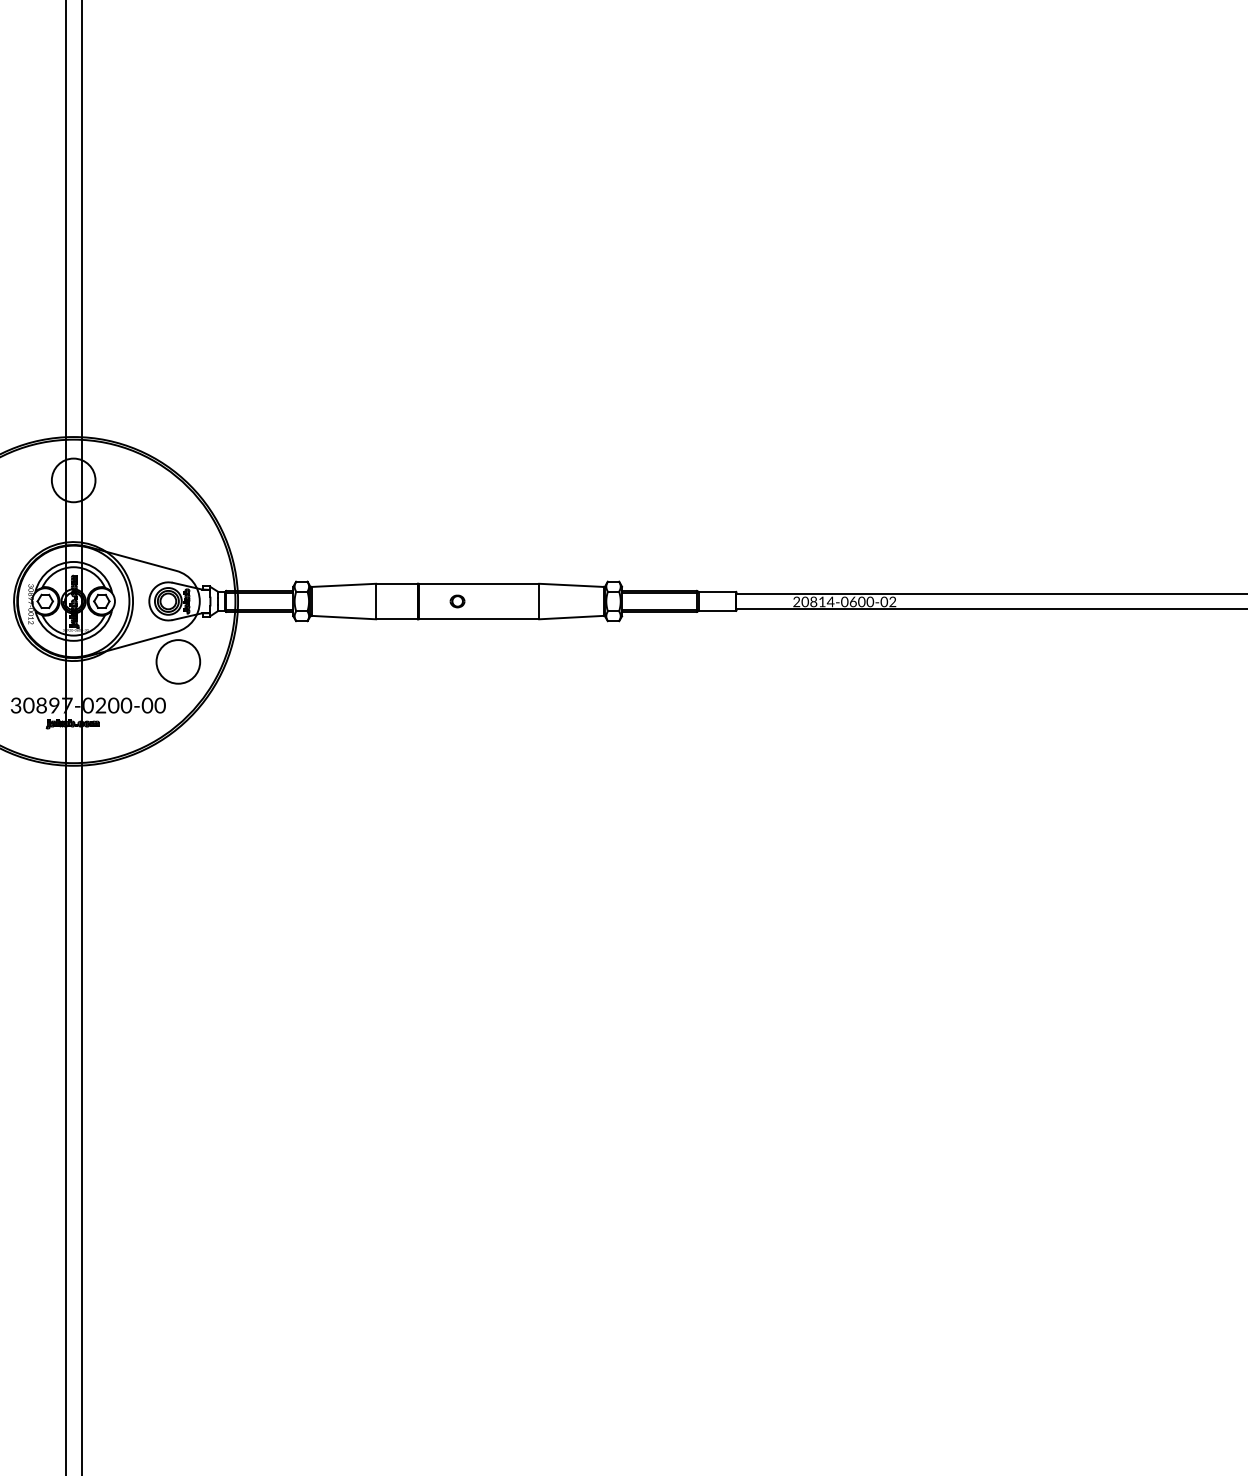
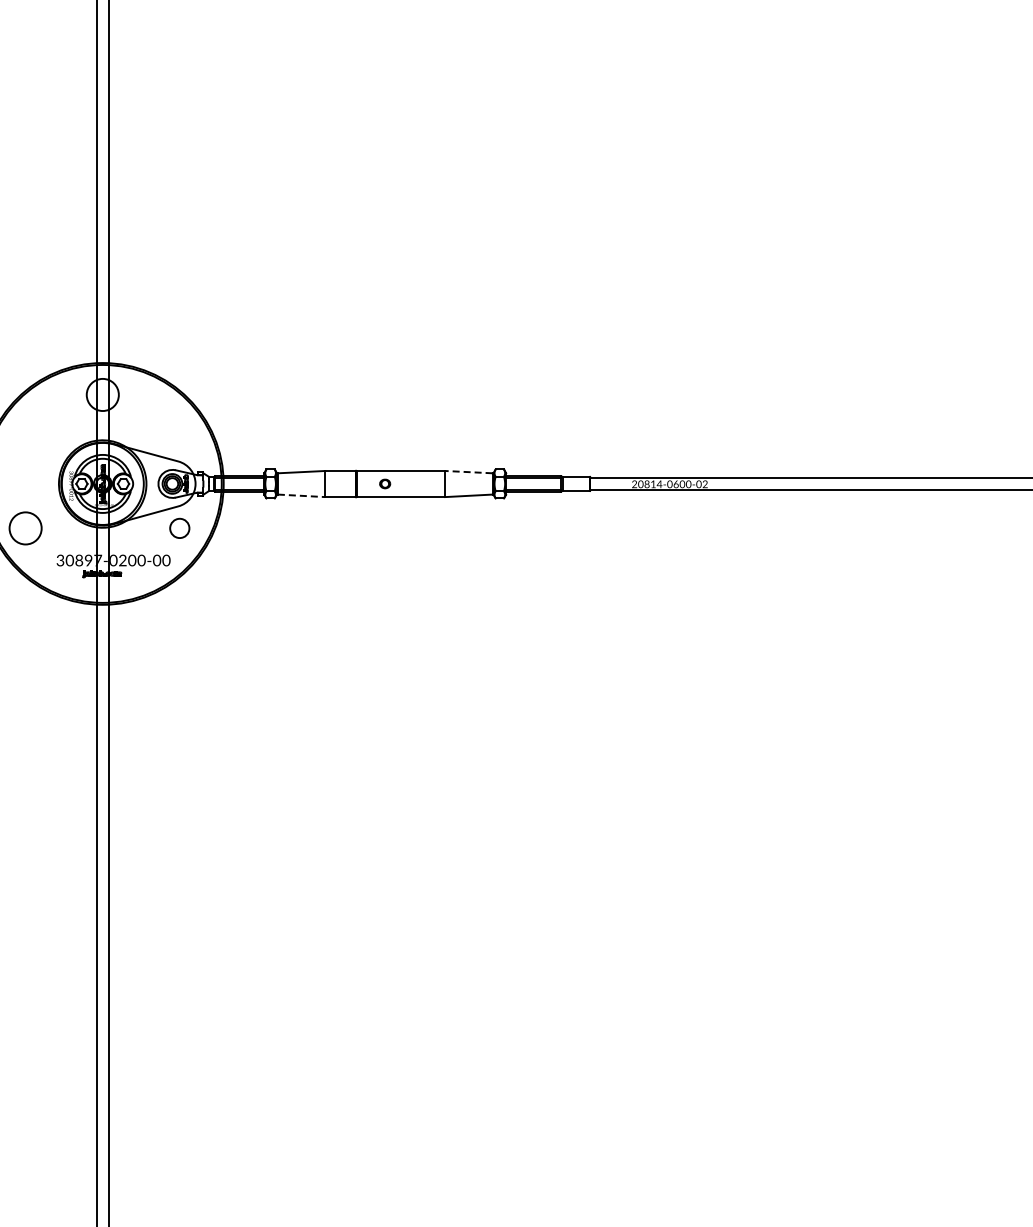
line: (570, 585) -> (468, 472), solid -> dashed
line: (343, 617) -> (301, 495), solid -> dashed
circle: (177, 662) -> (179, 528), size x0.6

